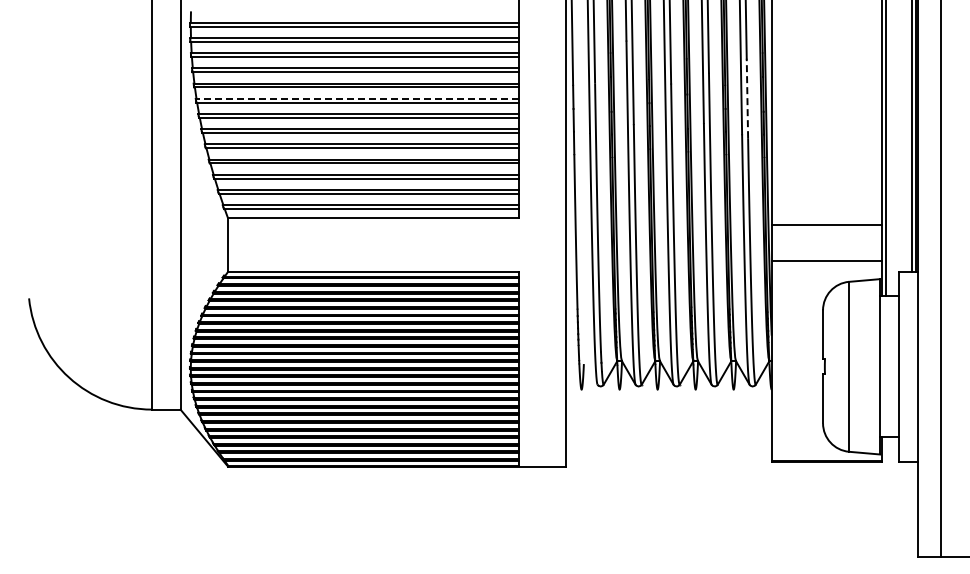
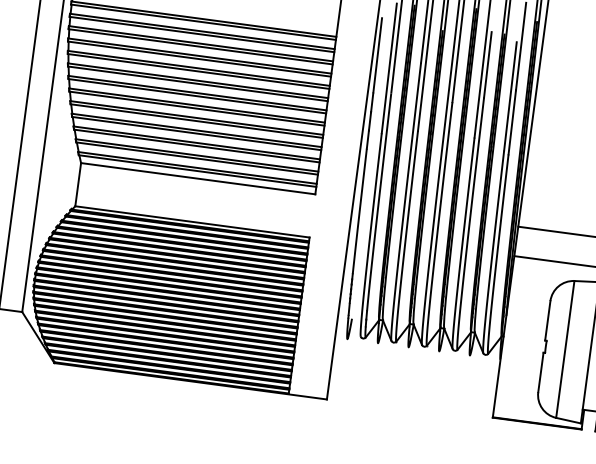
line: (357, 98) -> (198, 80), dashed -> solid
line: (747, 98) -> (512, 122), dashed -> solid

